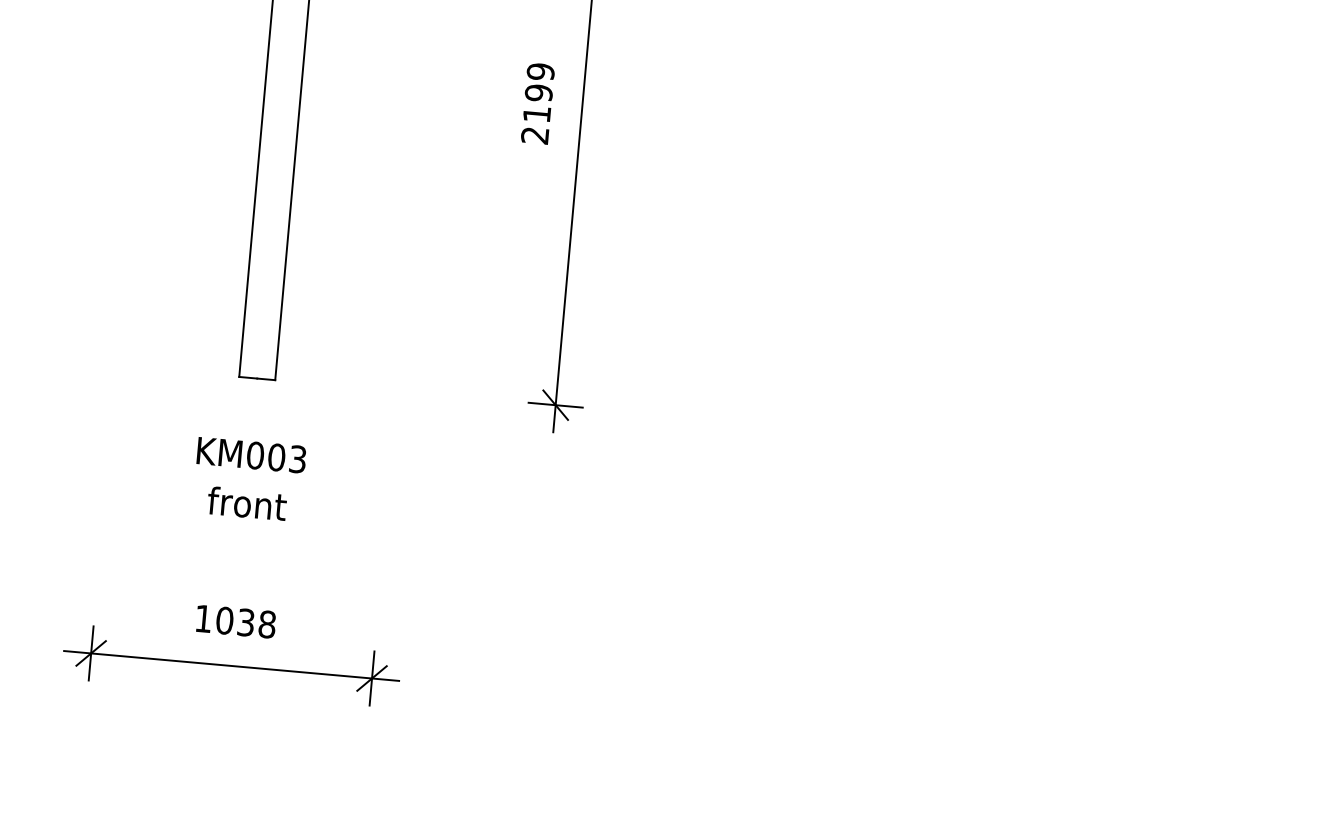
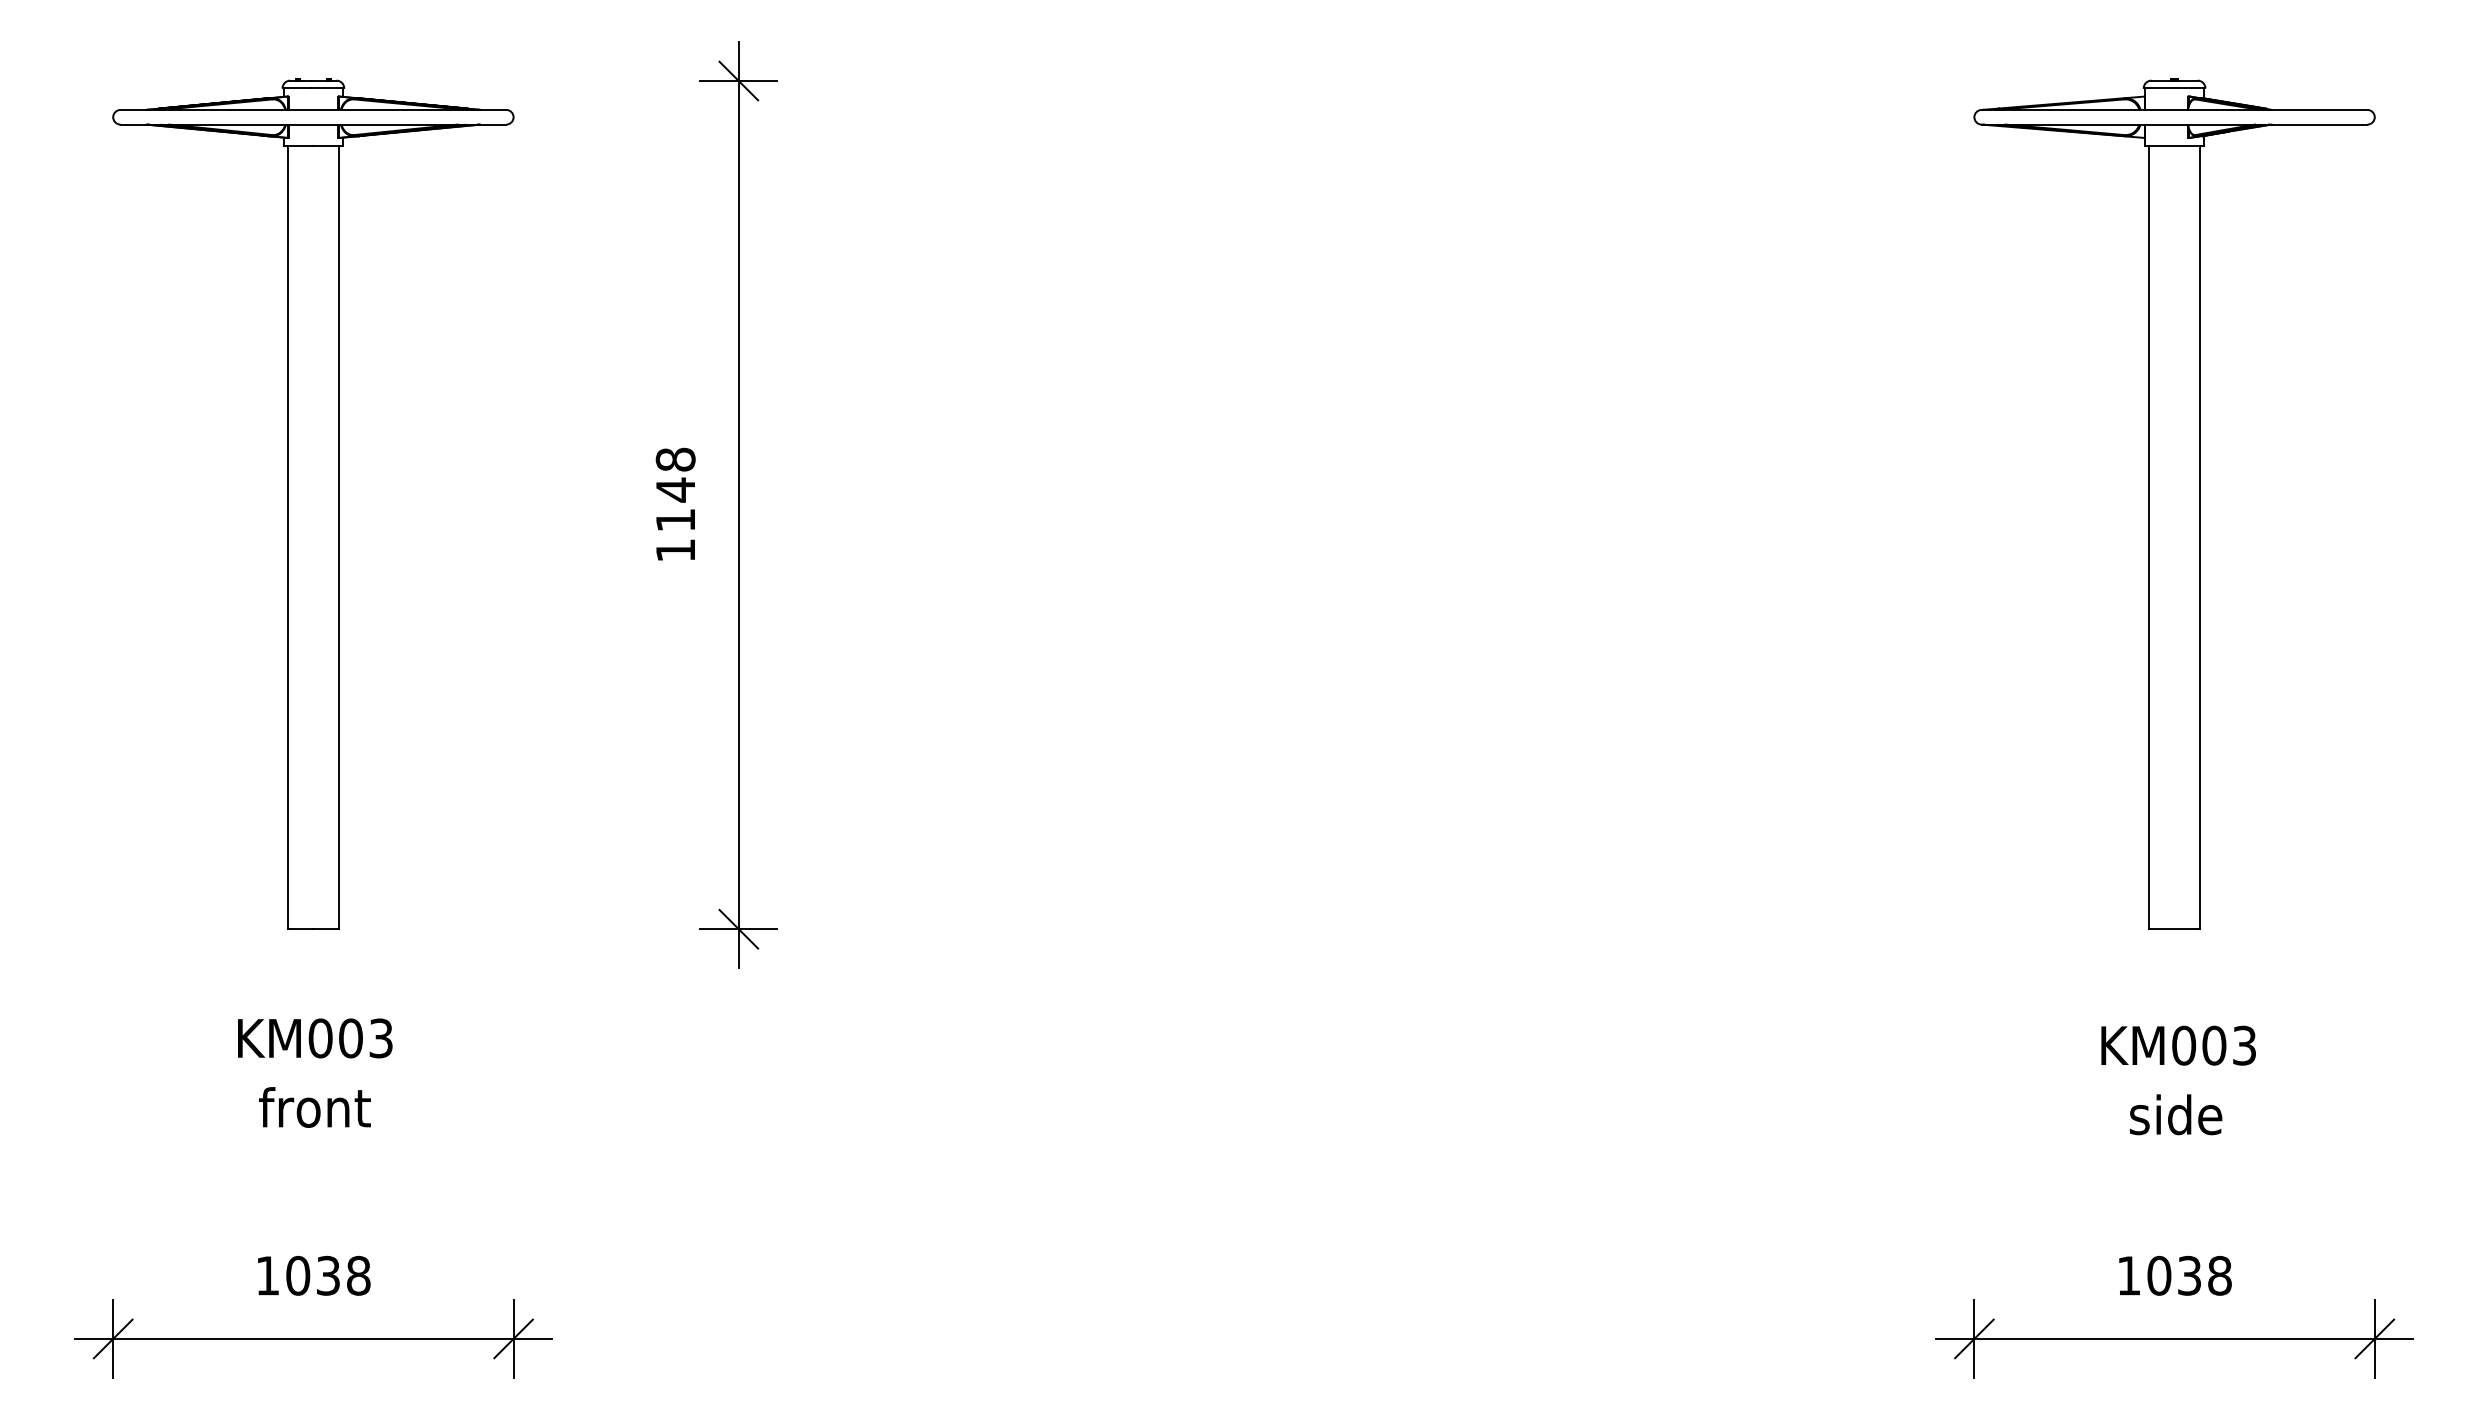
text: (537, 103) -> (675, 504), 2199 -> 1148

